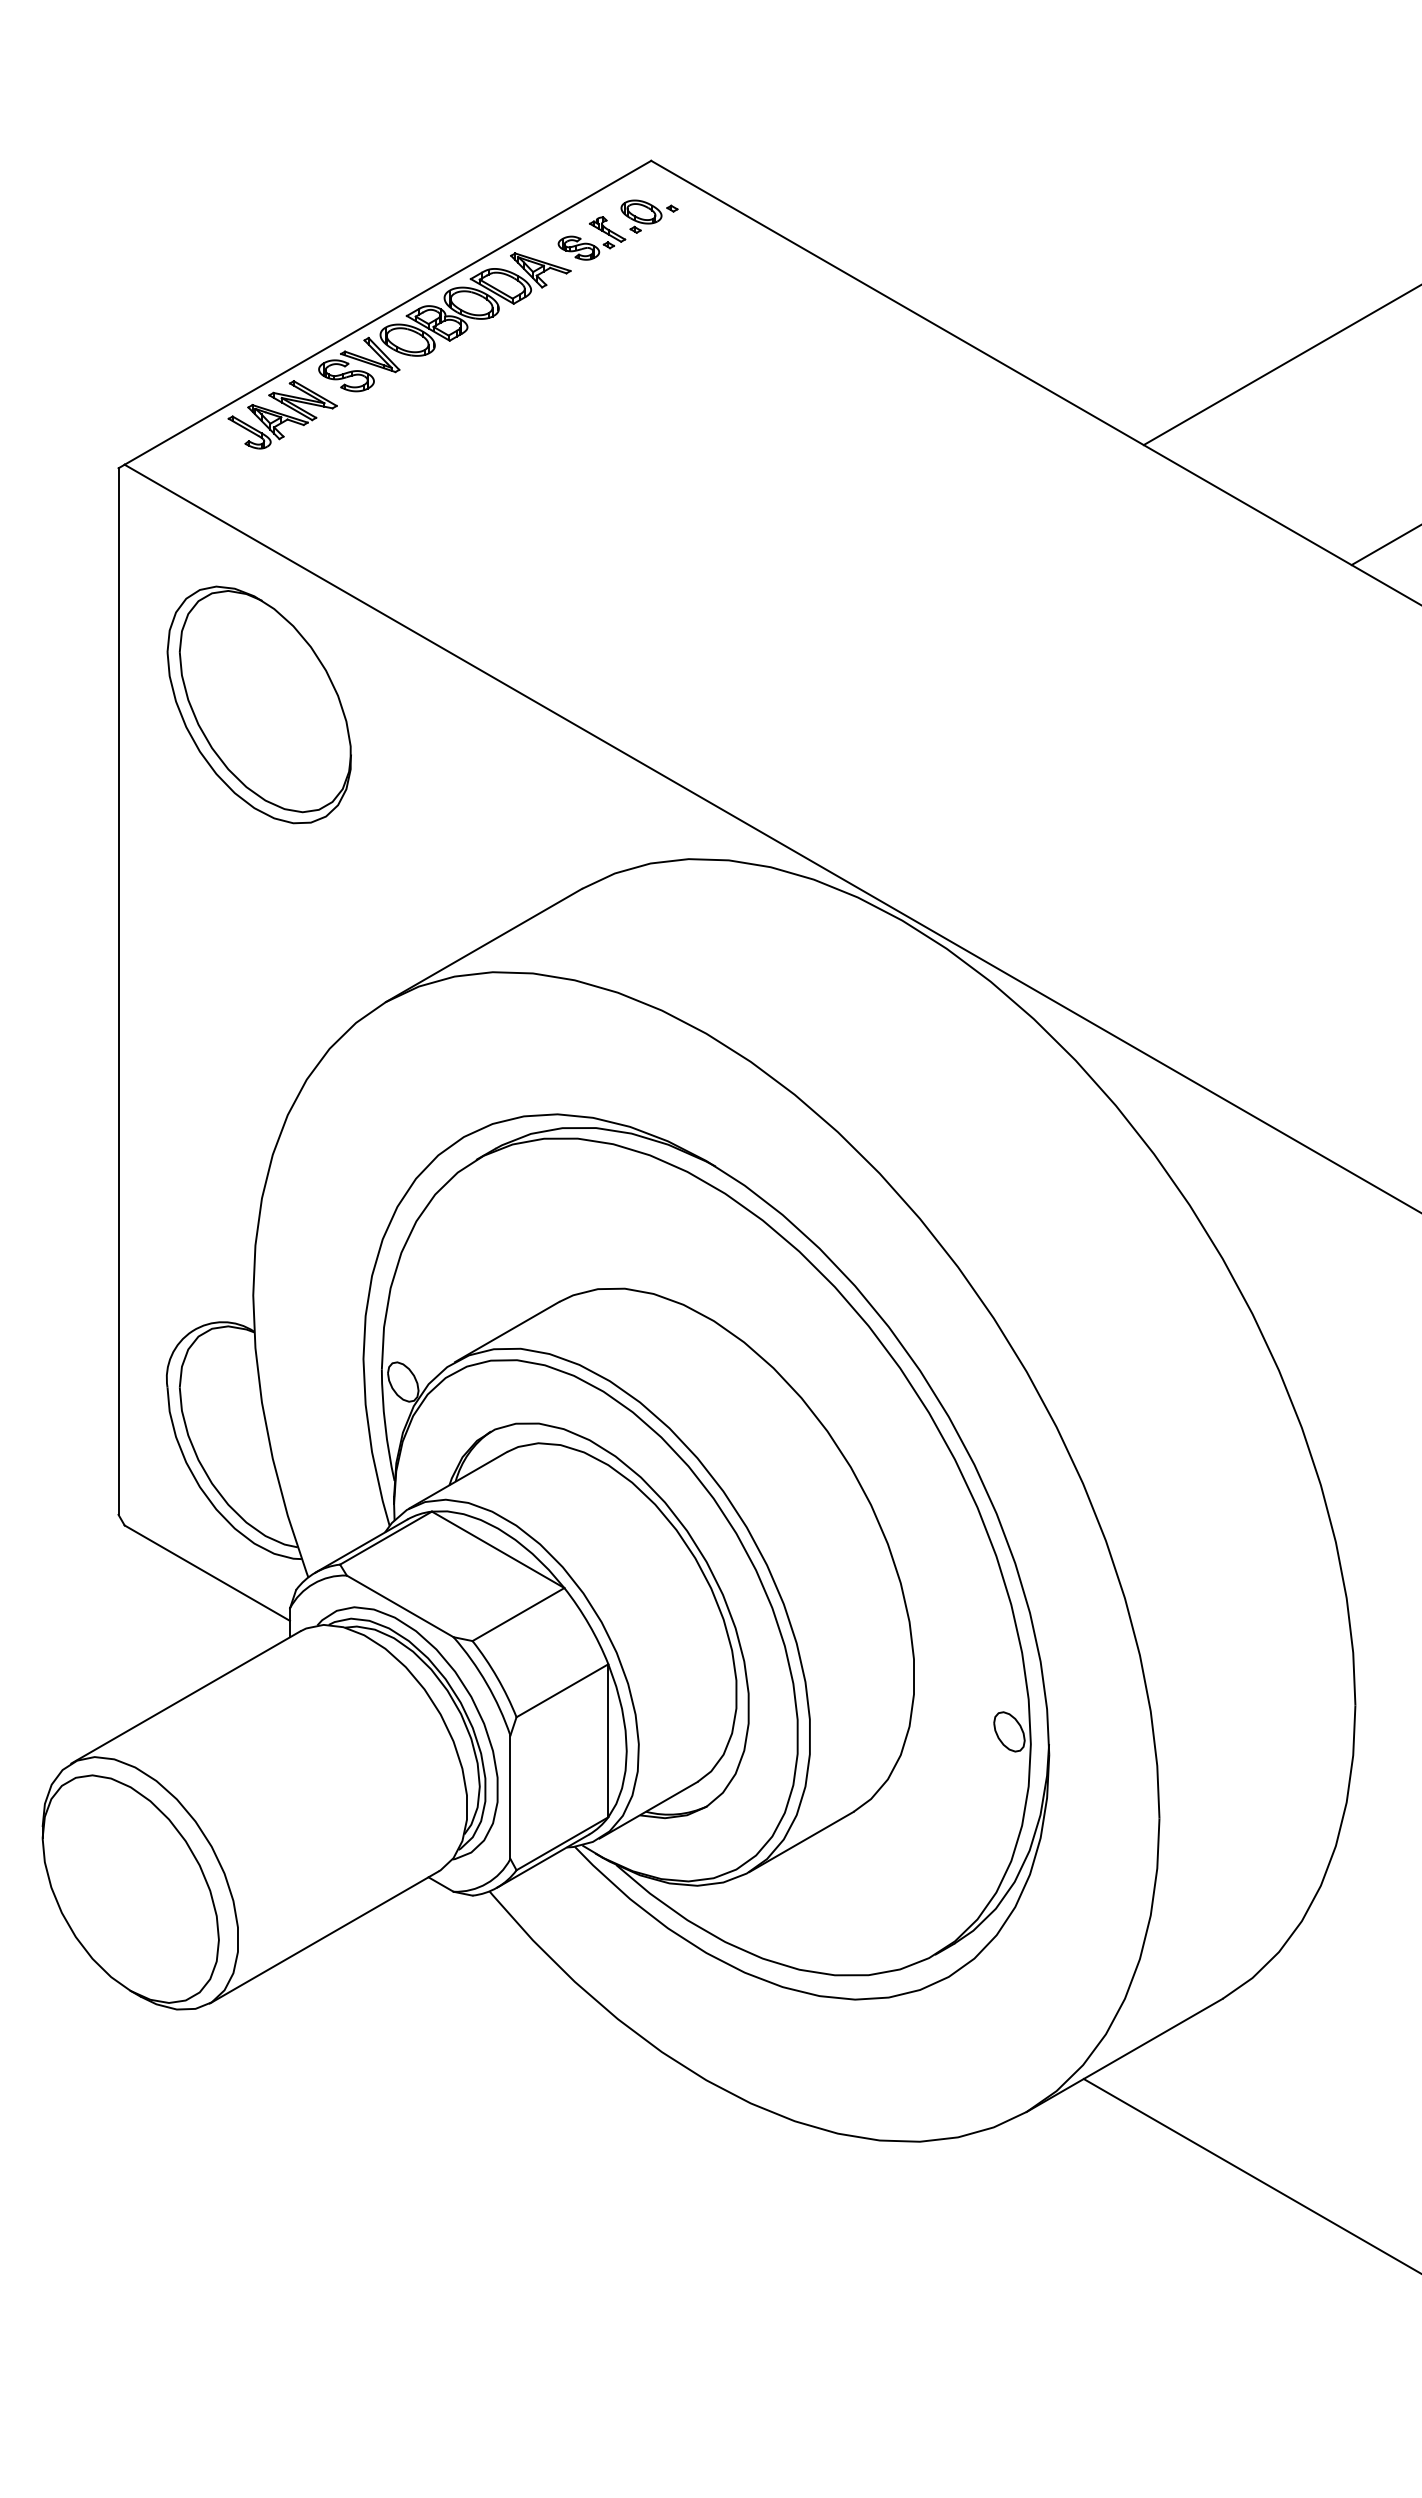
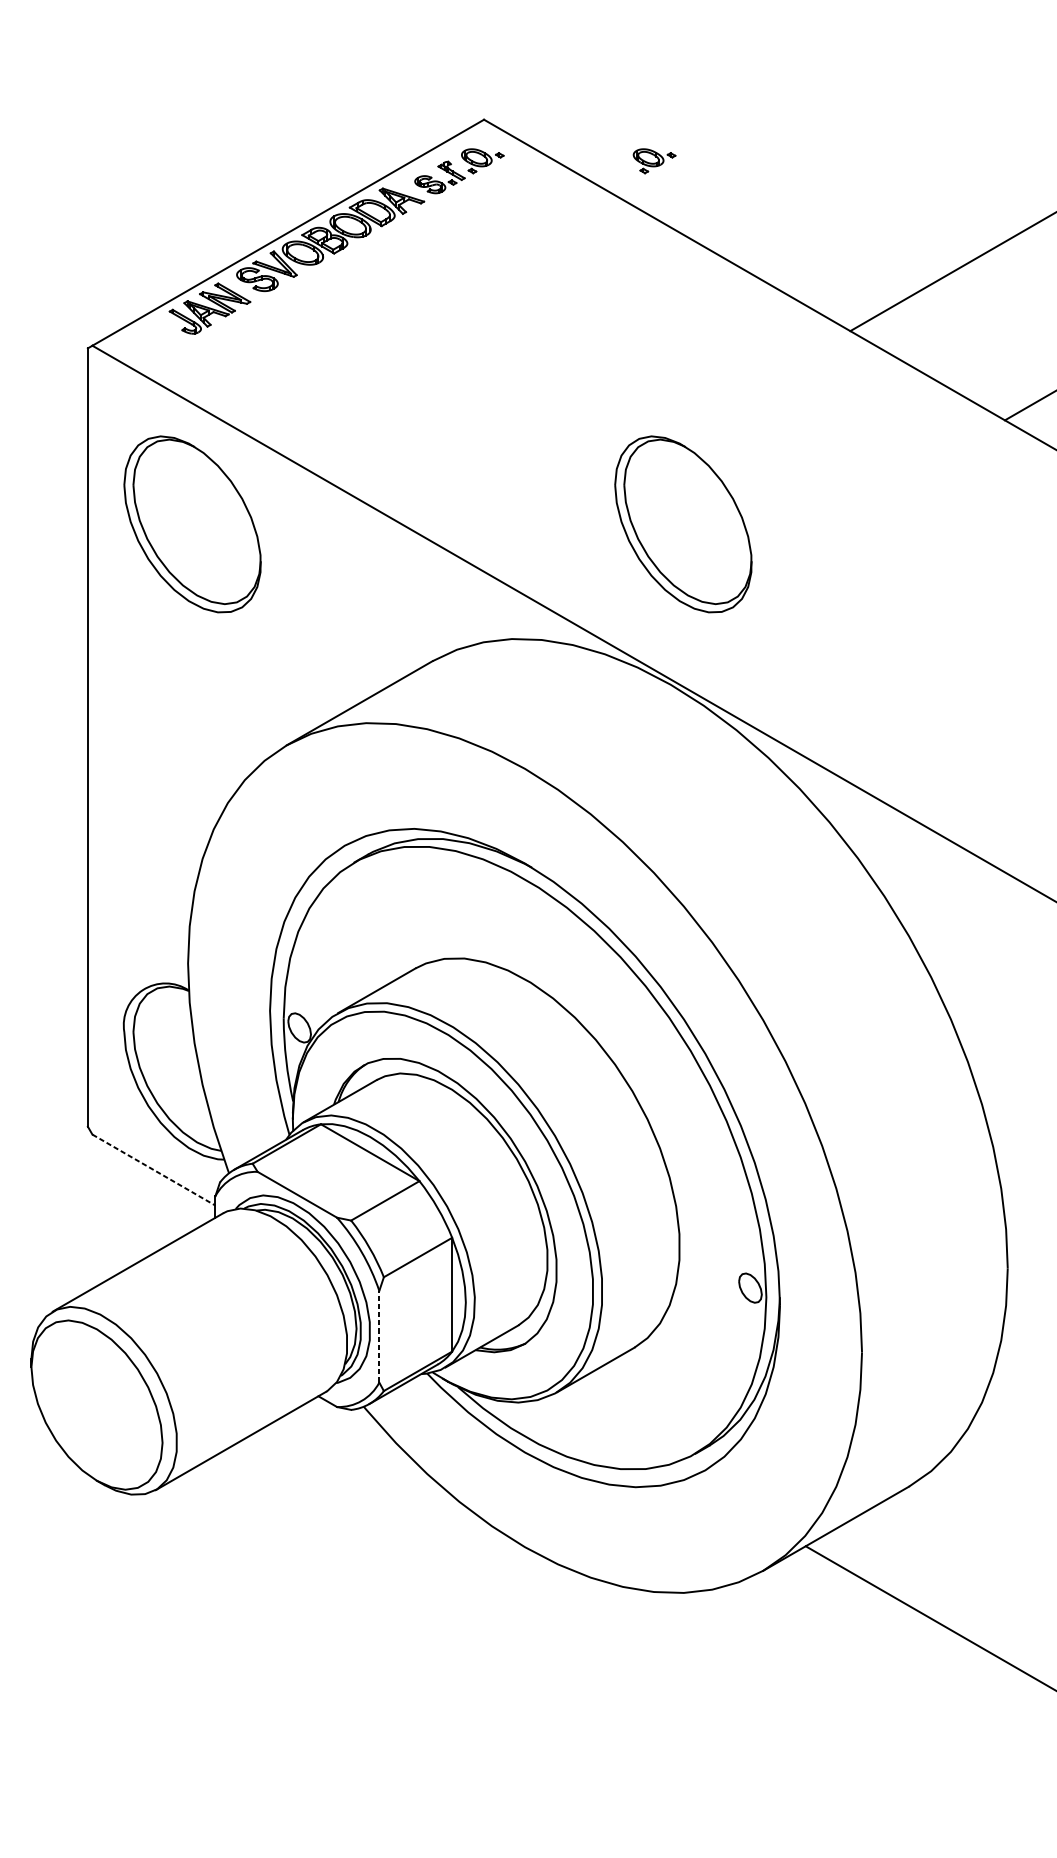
part: (880, 216) -> (654, 161), added
part: (918, 704) -> (682, 524), added
line: (207, 1573) -> (154, 1170), solid -> dashed
line: (510, 1797) -> (379, 1336), solid -> dashed

